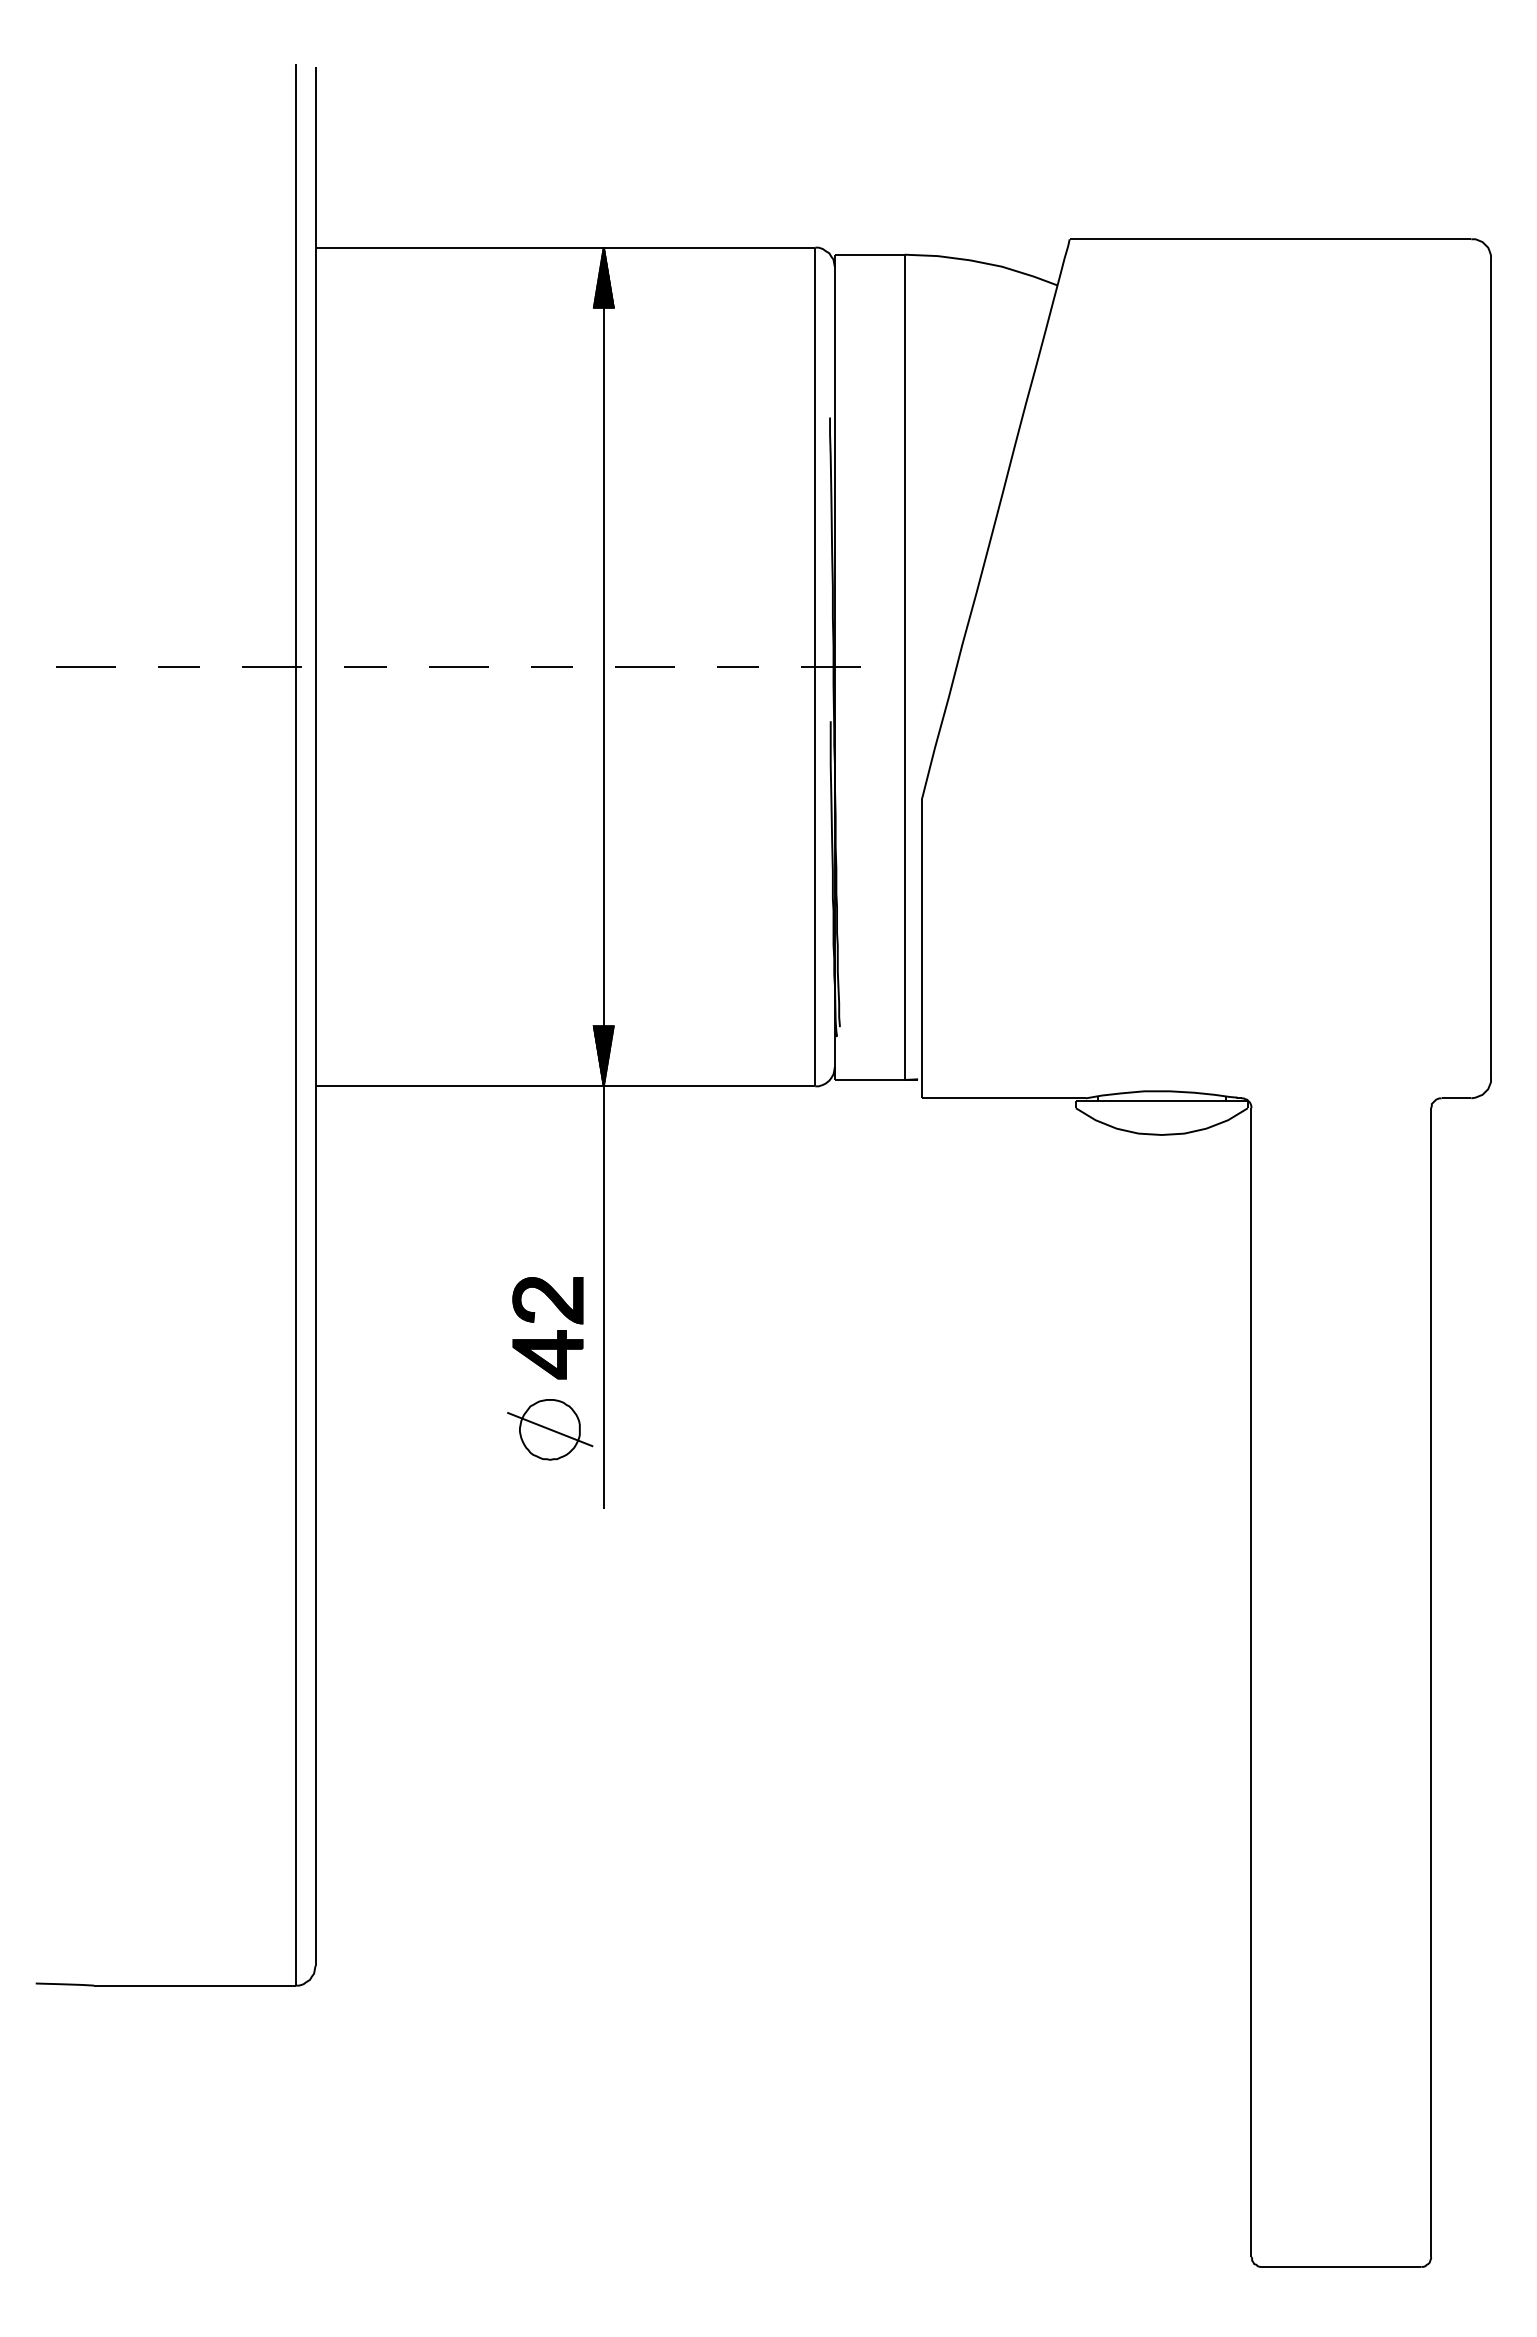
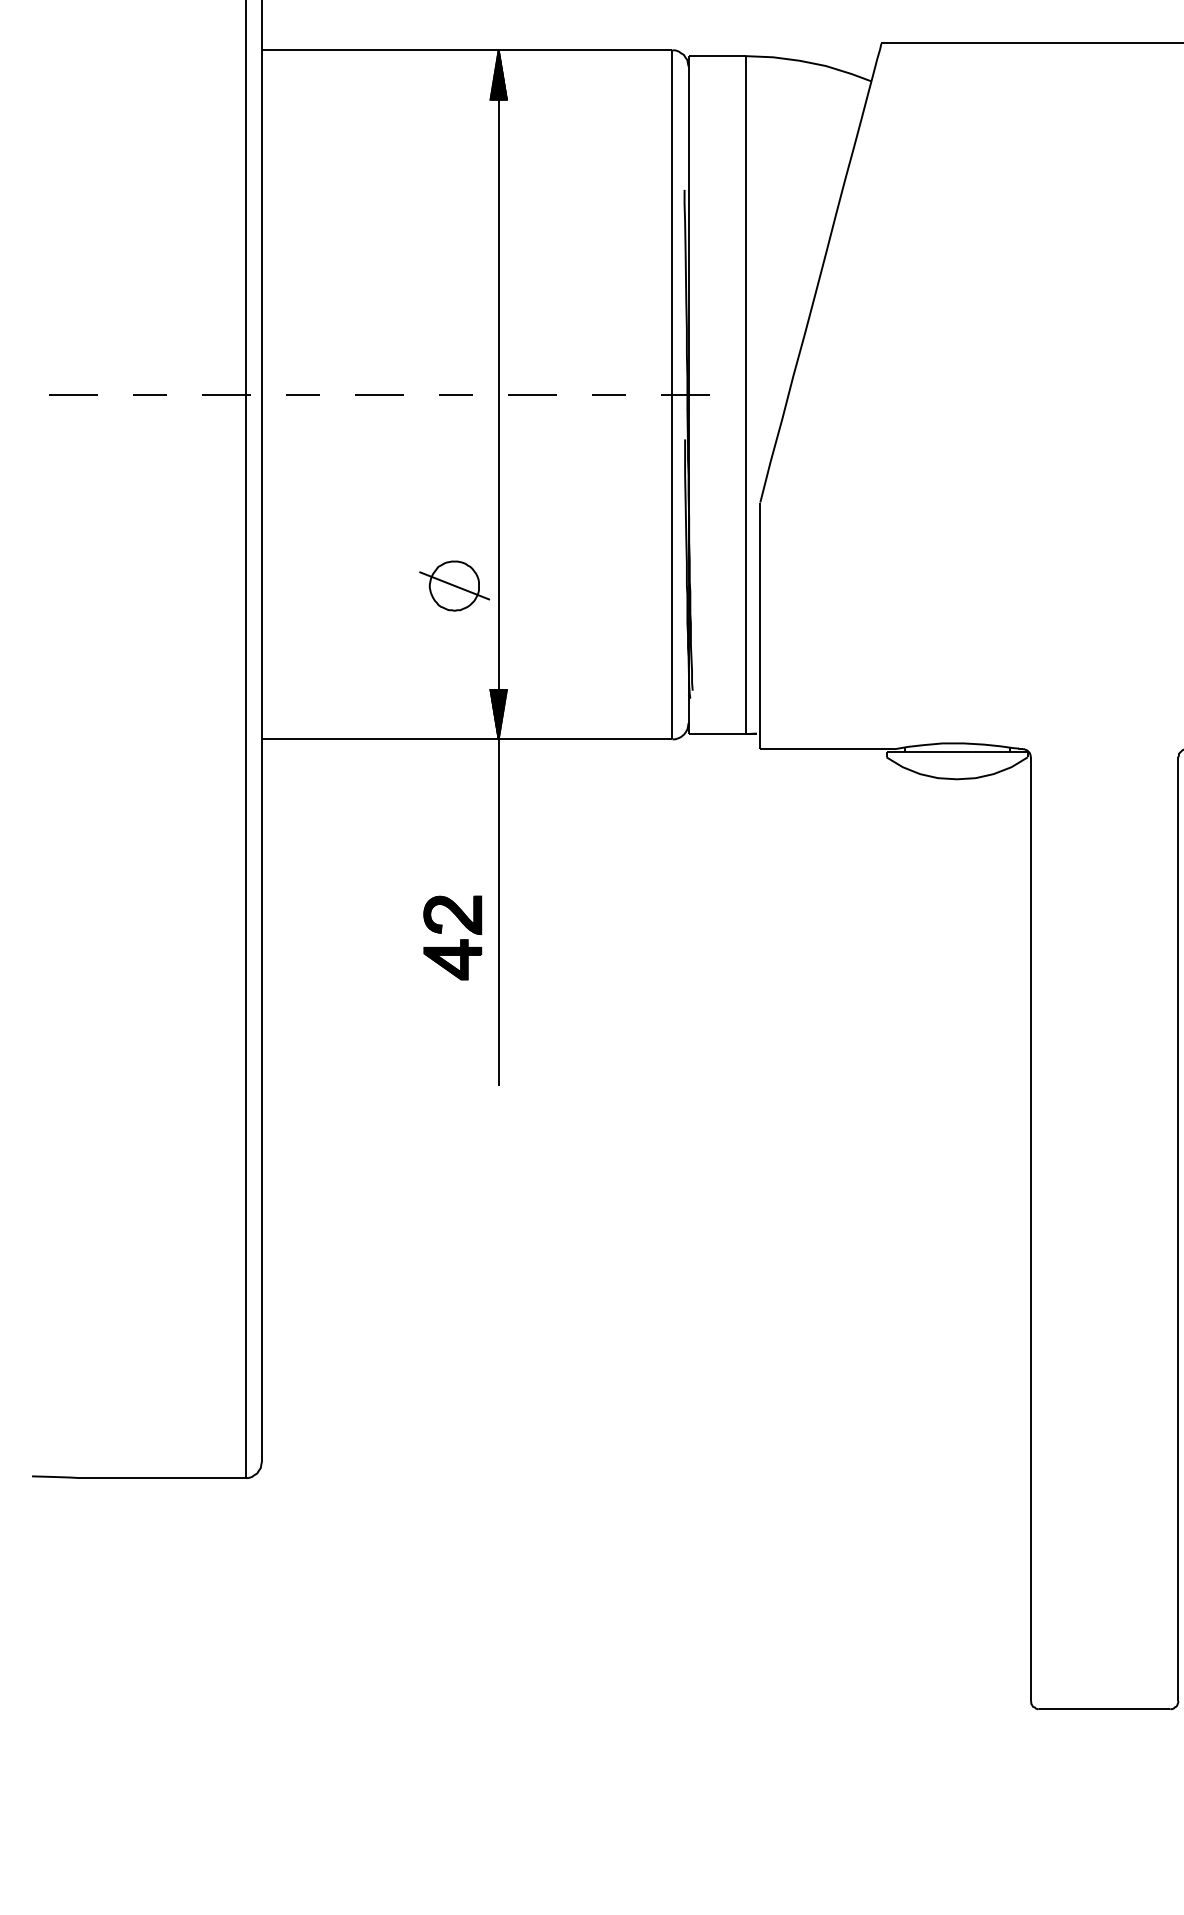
part: (550, 1429) -> (454, 585), moved

